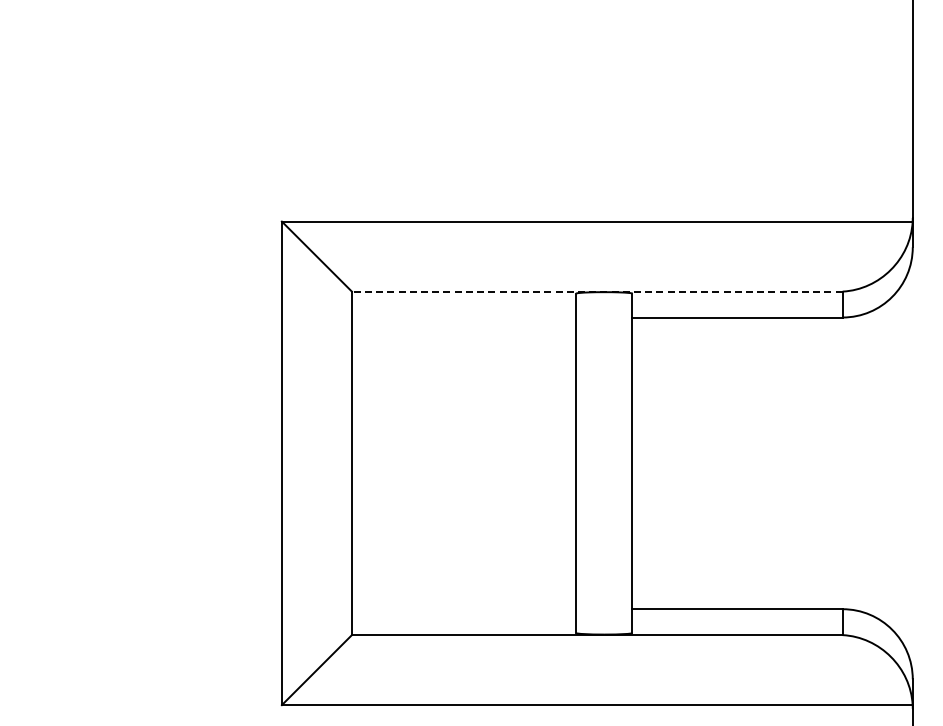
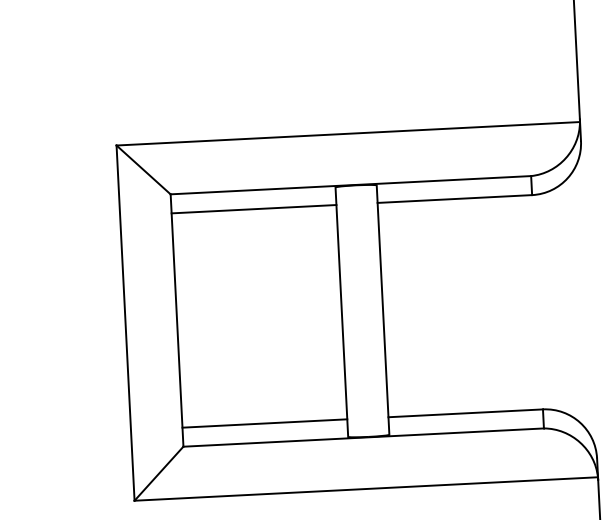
line: (596, 291) -> (350, 185), dashed -> solid
line: (464, 317) -> (254, 209), added
line: (464, 609) -> (265, 423), added

